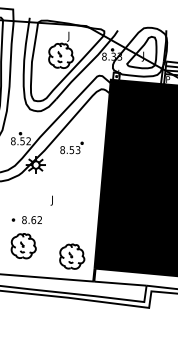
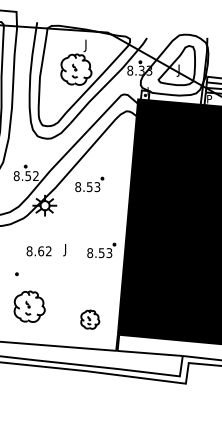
part: (81, 201) -> (101, 250), added
text: (31, 220) -> (38, 251), moved
part: (72, 256) -> (90, 319), size x0.6

